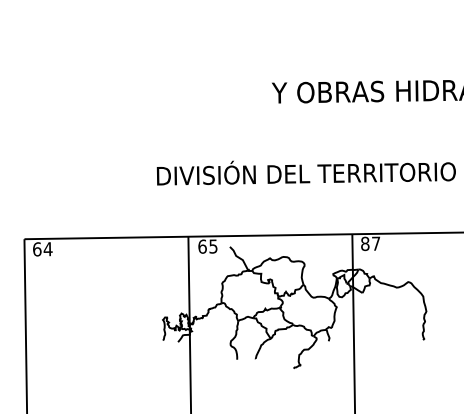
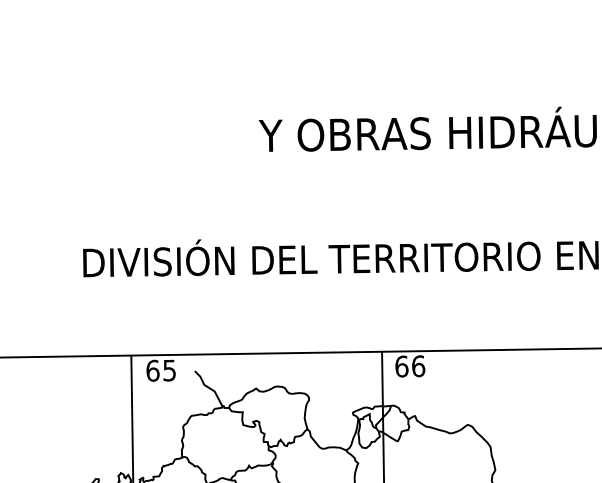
text: (370, 243) -> (409, 365), 87 -> 66

